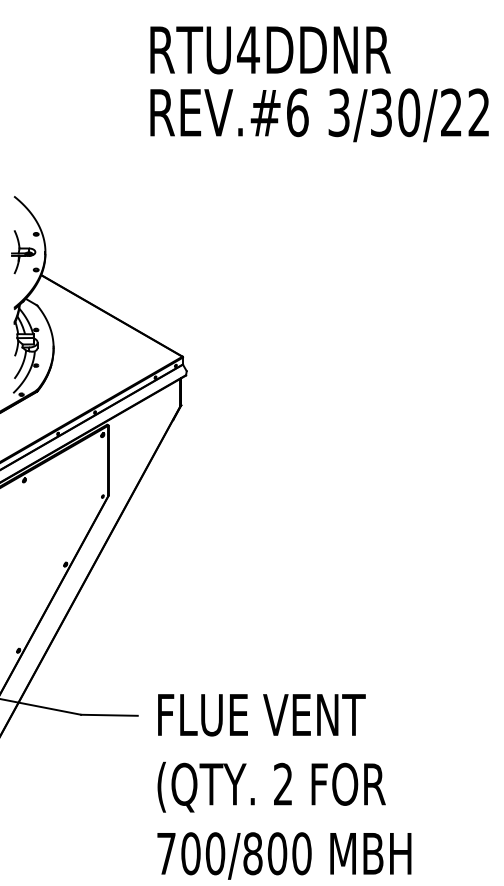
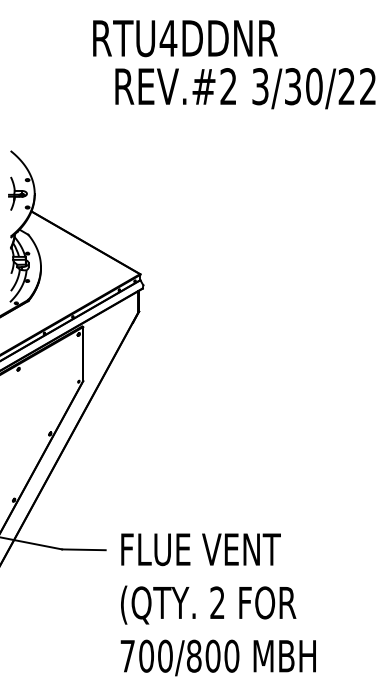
text: (270, 50) -> (185, 38), moved
text: (297, 112) -> (228, 86), REV.#6 -> REV.#2

